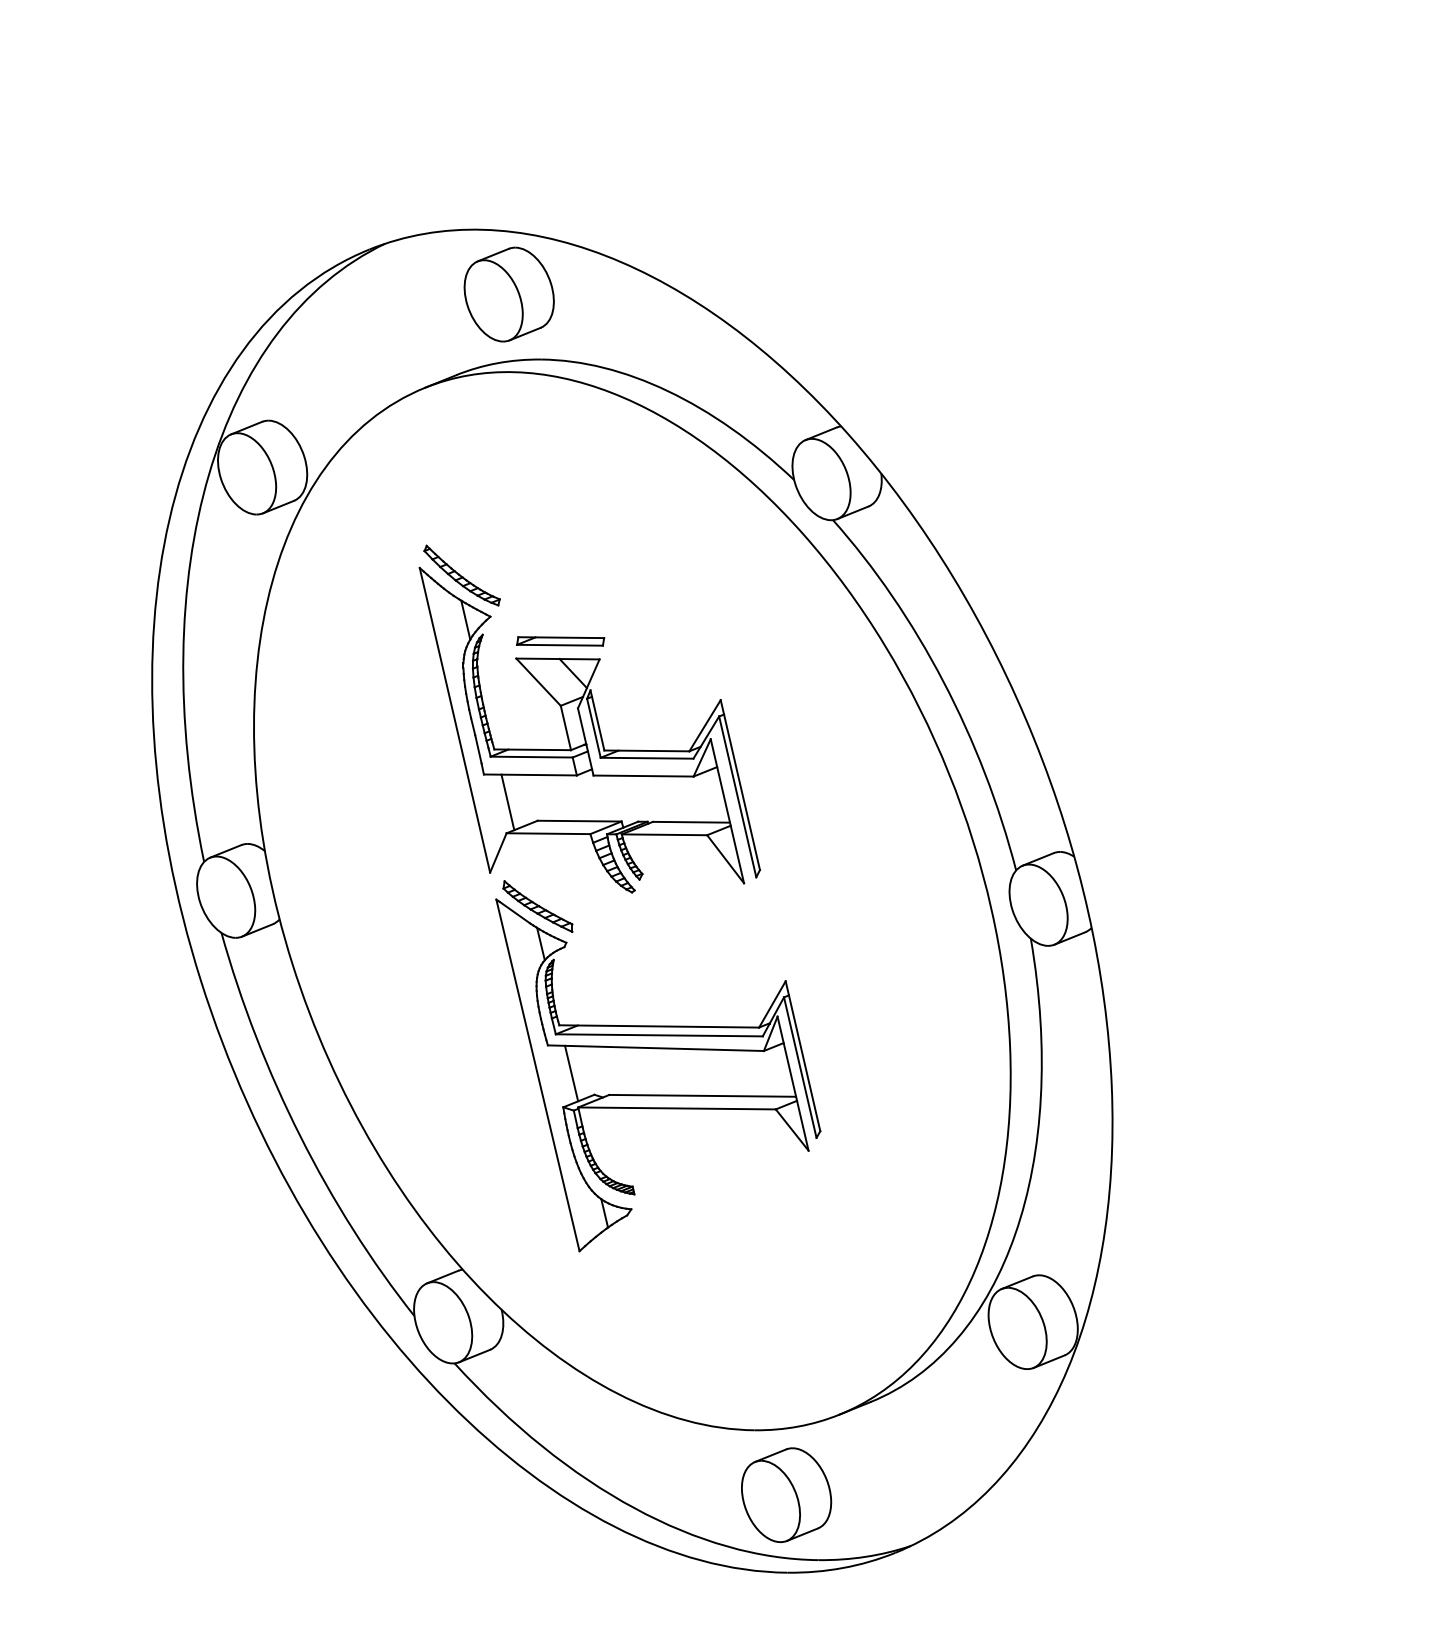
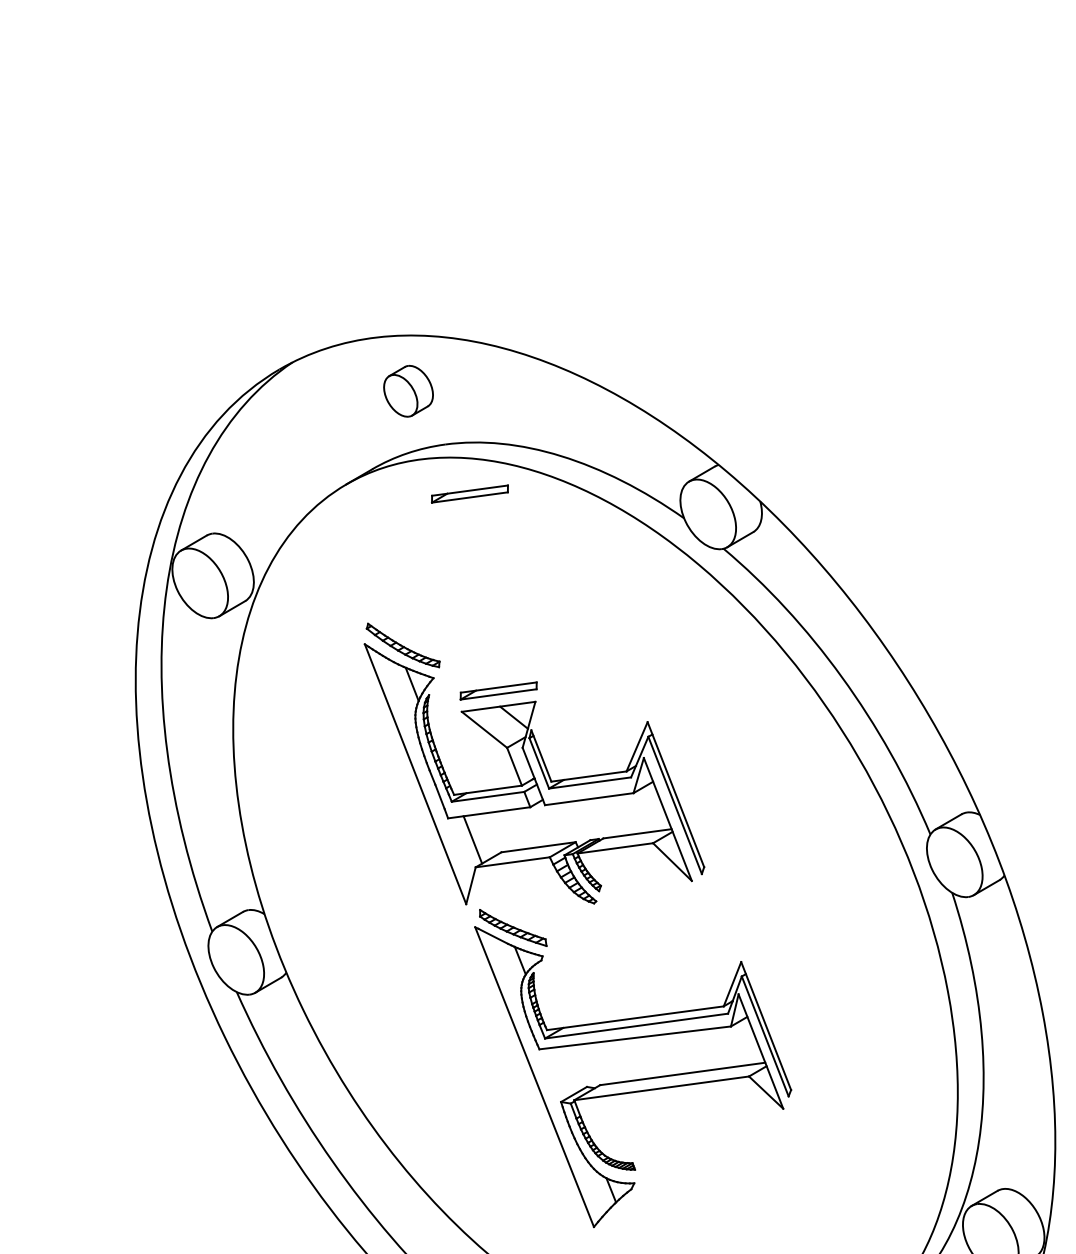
part: (508, 294) -> (407, 391), size x0.6
part: (560, 418) -> (469, 494), added
line: (571, 1073) -> (563, 1071), removed

